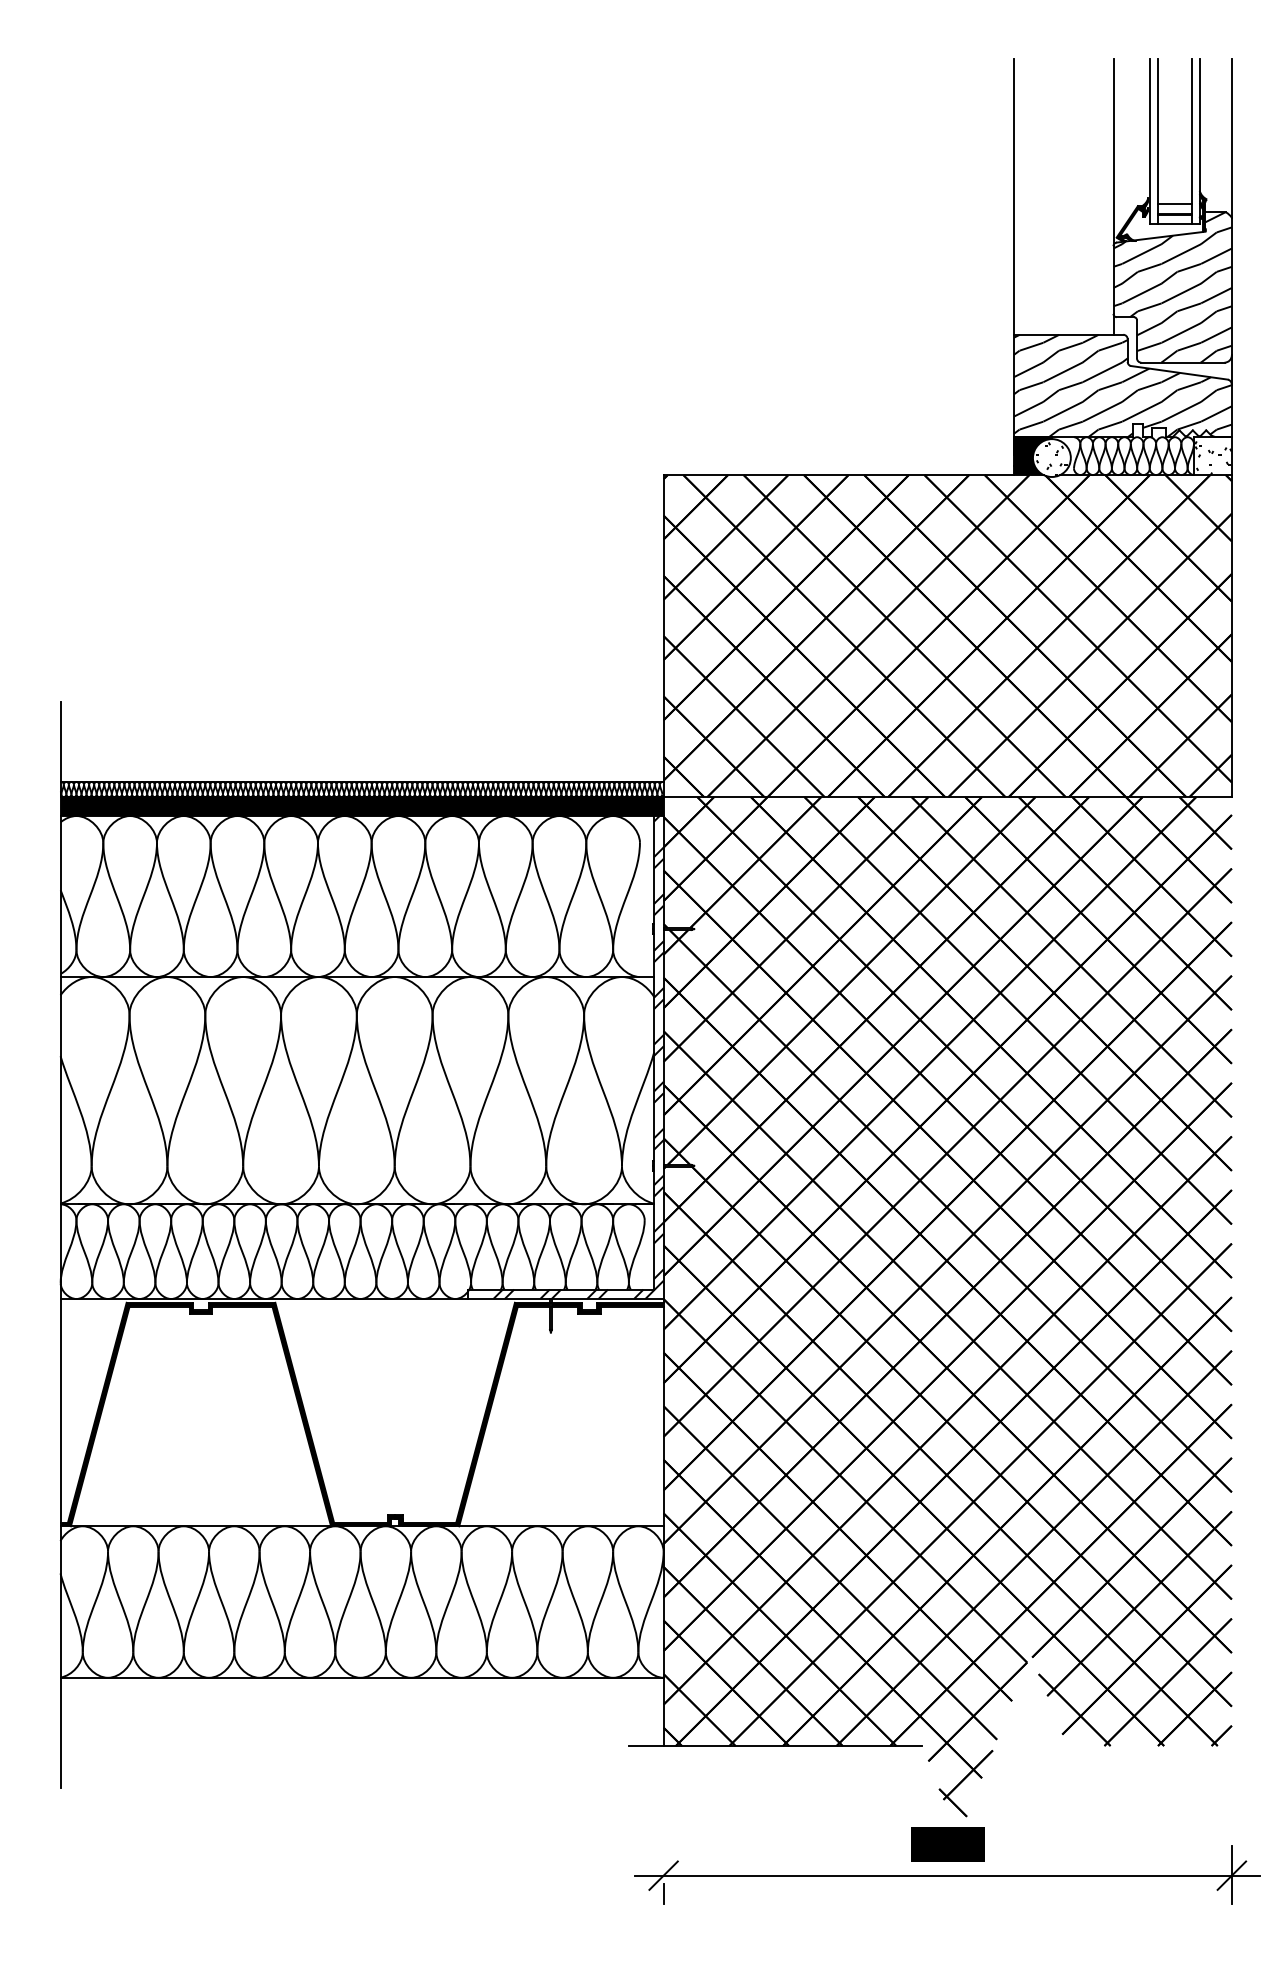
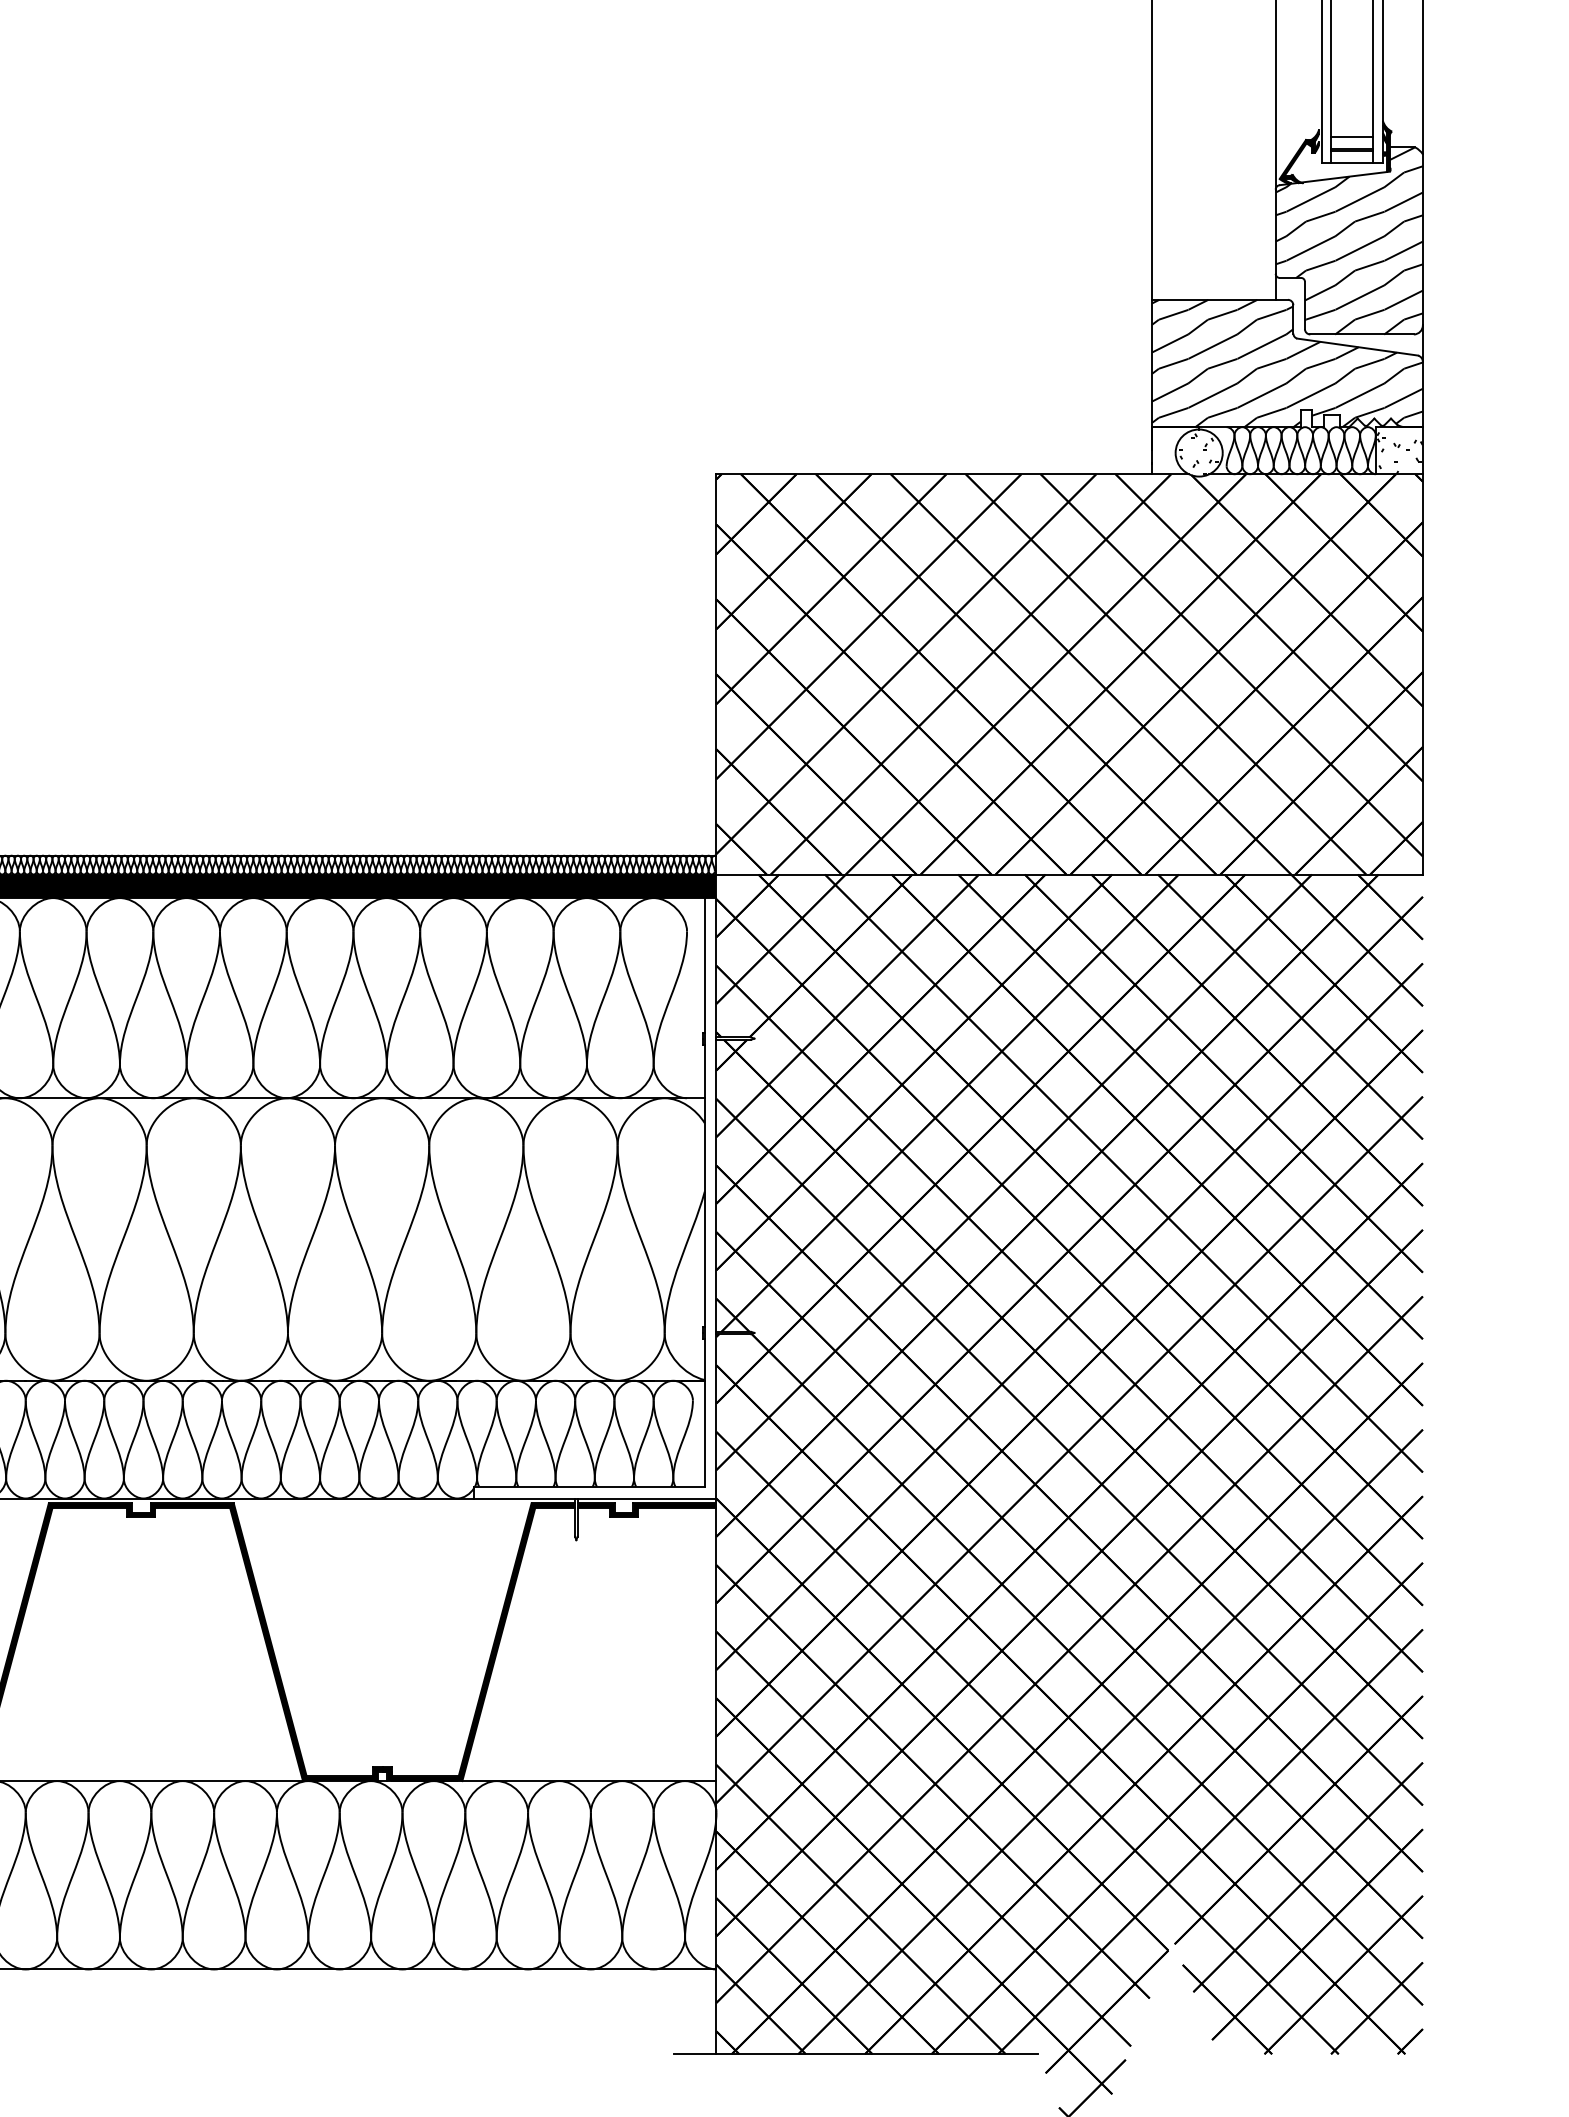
fill: (1032, 456) -> (1175, 451), removed
hatch: (578, 1057) -> (610, 1198), removed

